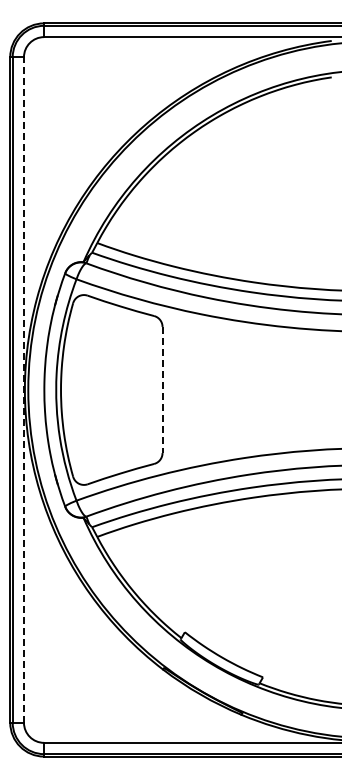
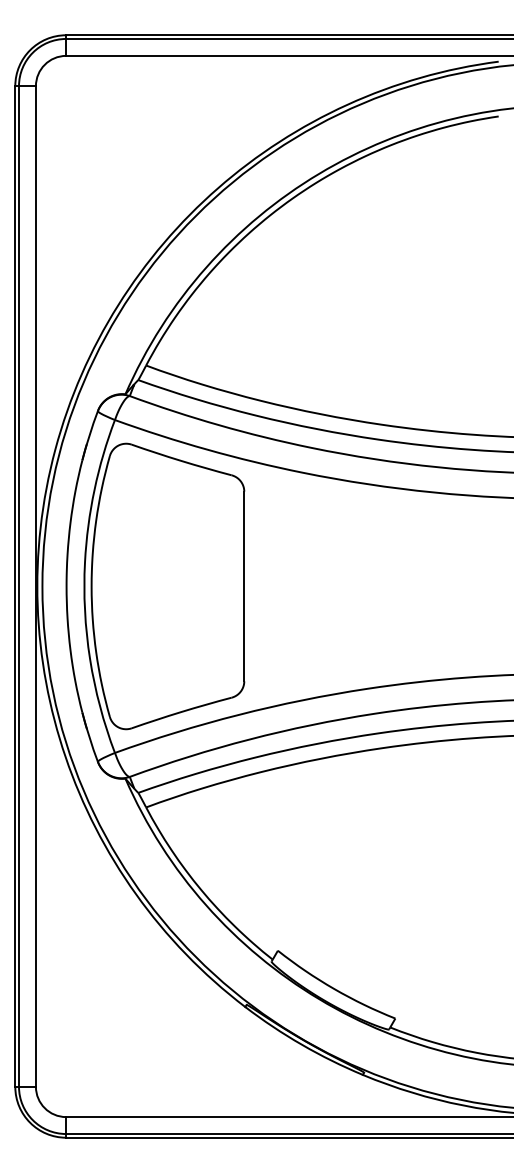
line: (23, 389) -> (35, 585), dashed -> solid
line: (162, 390) -> (244, 587), dashed -> solid

